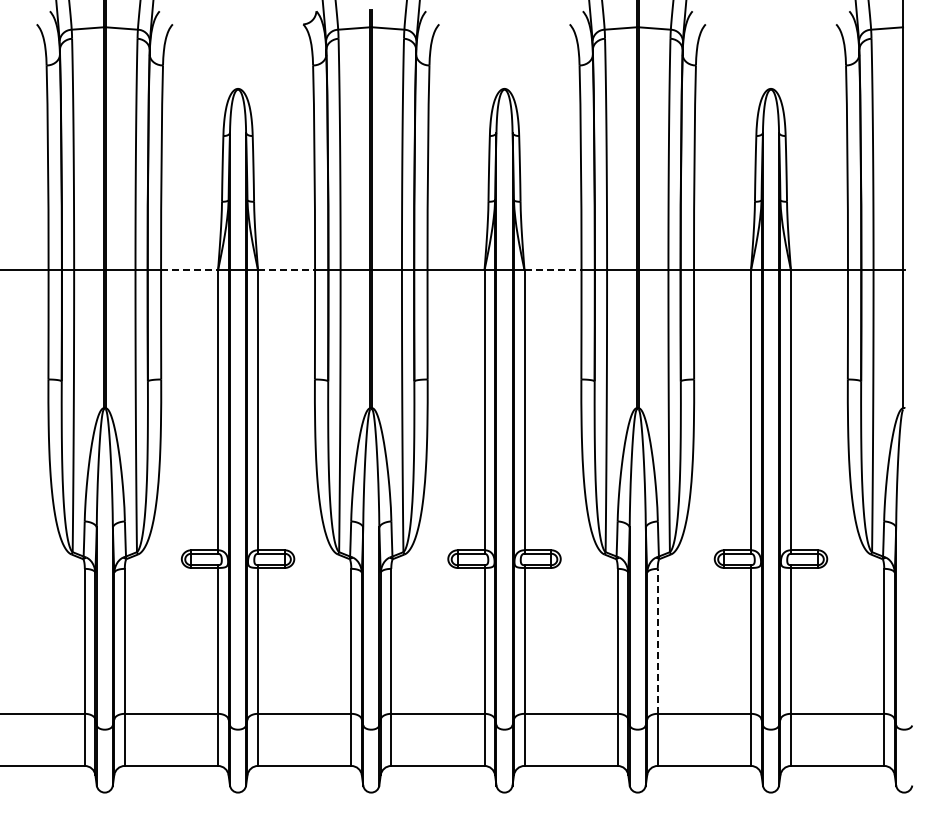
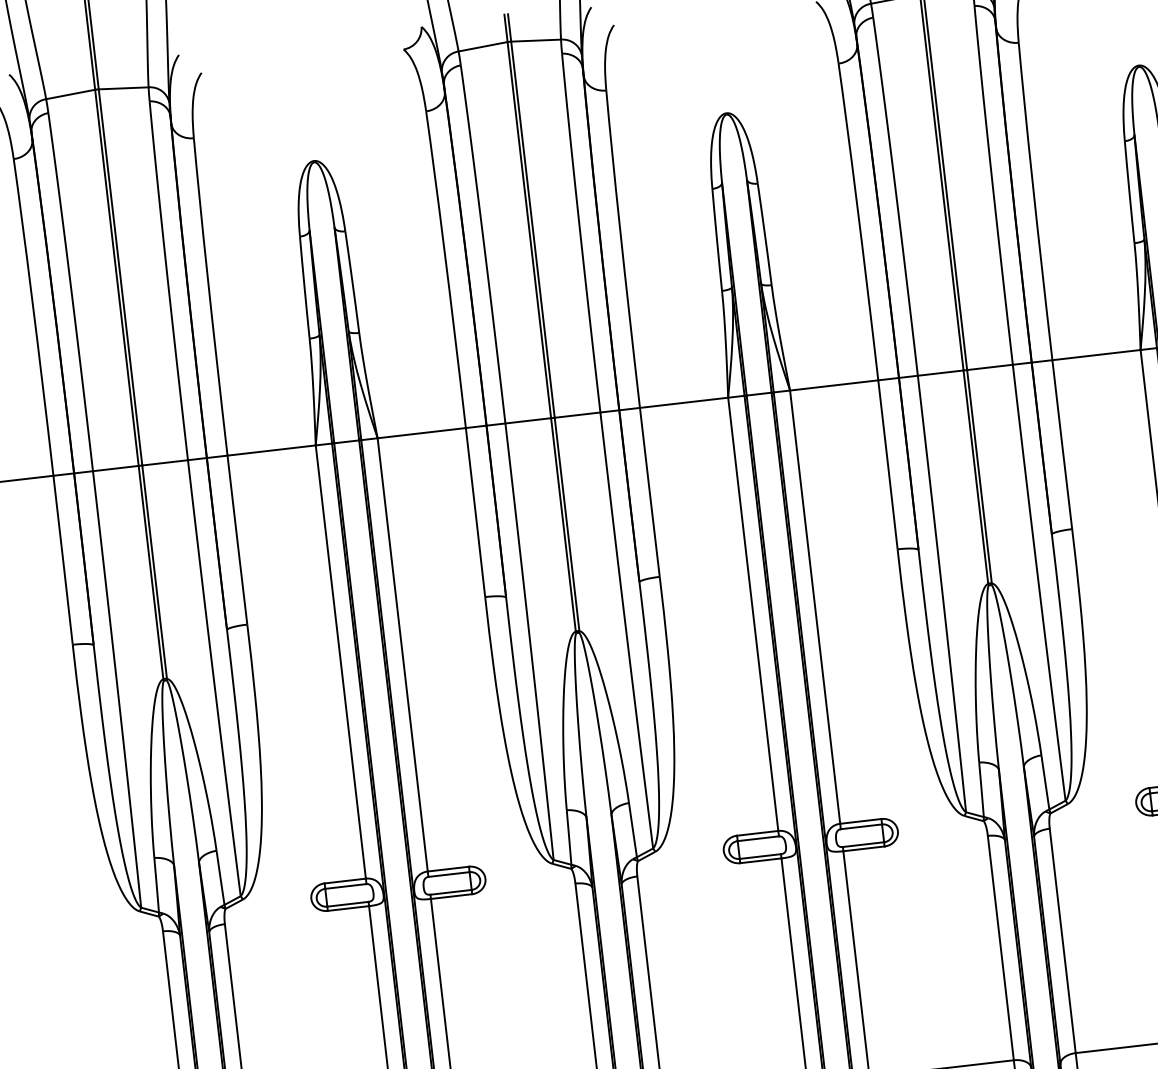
line: (190, 270) -> (273, 450), dashed -> solid
line: (287, 270) -> (423, 433), dashed -> solid
line: (553, 270) -> (834, 385), dashed -> solid
line: (657, 640) -> (1062, 939), dashed -> solid

